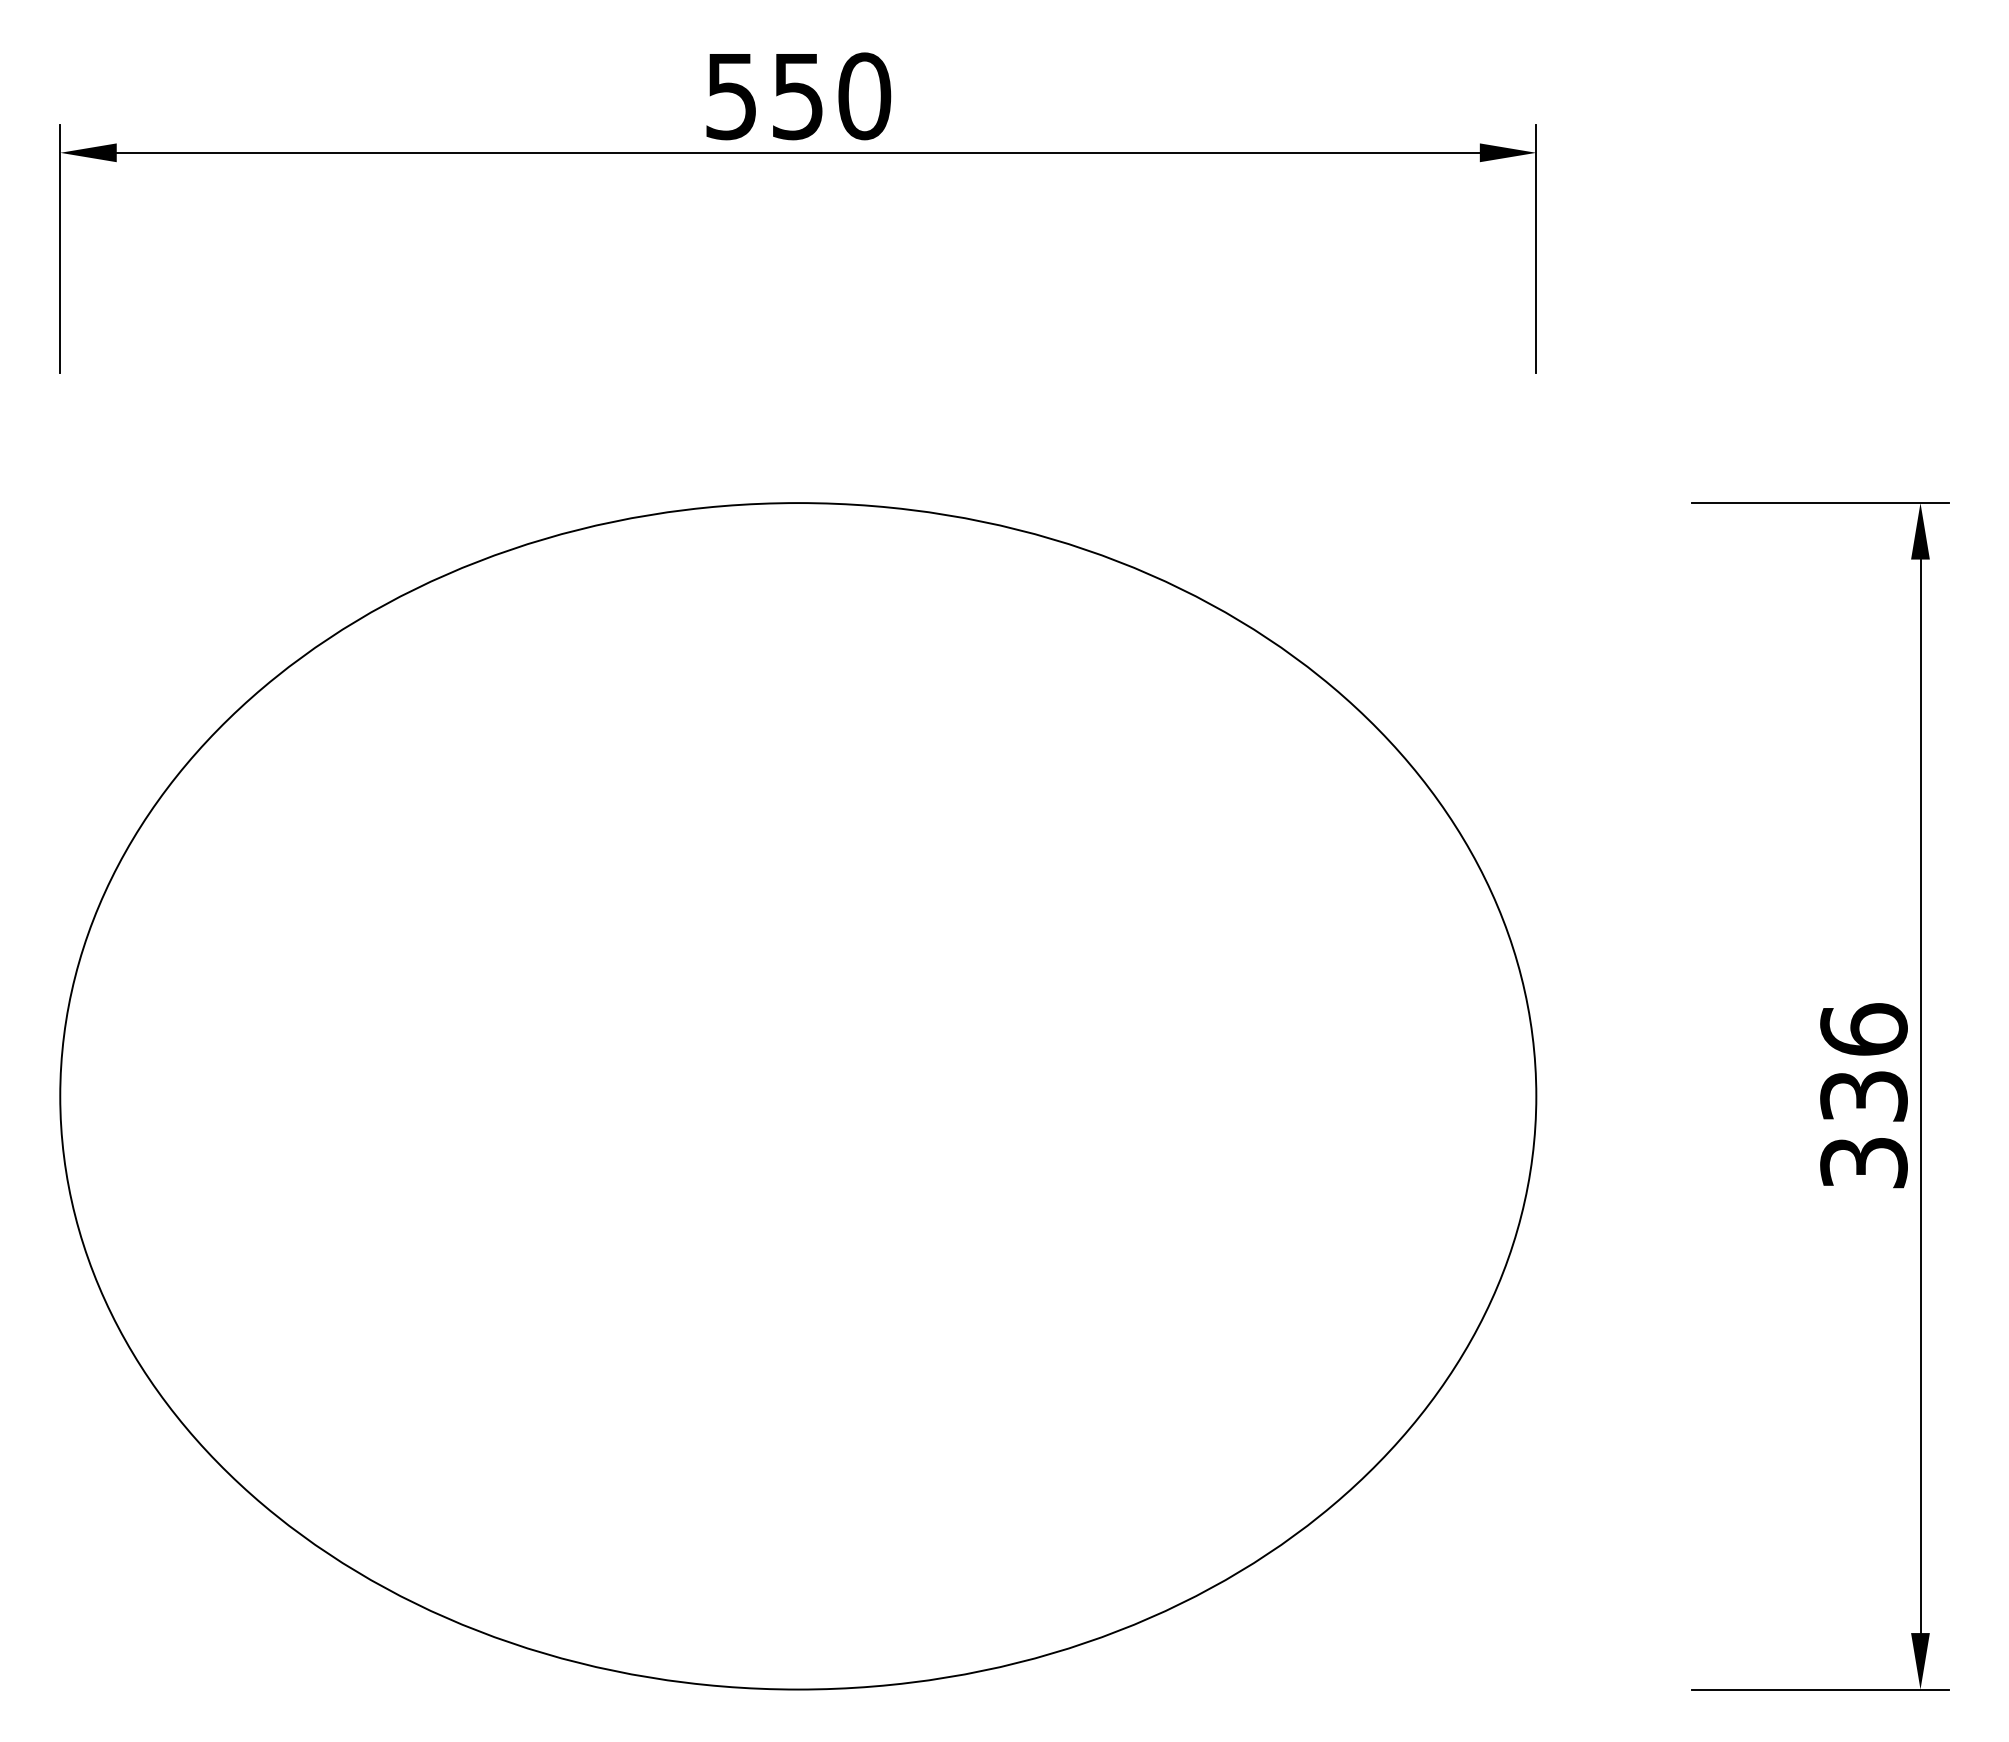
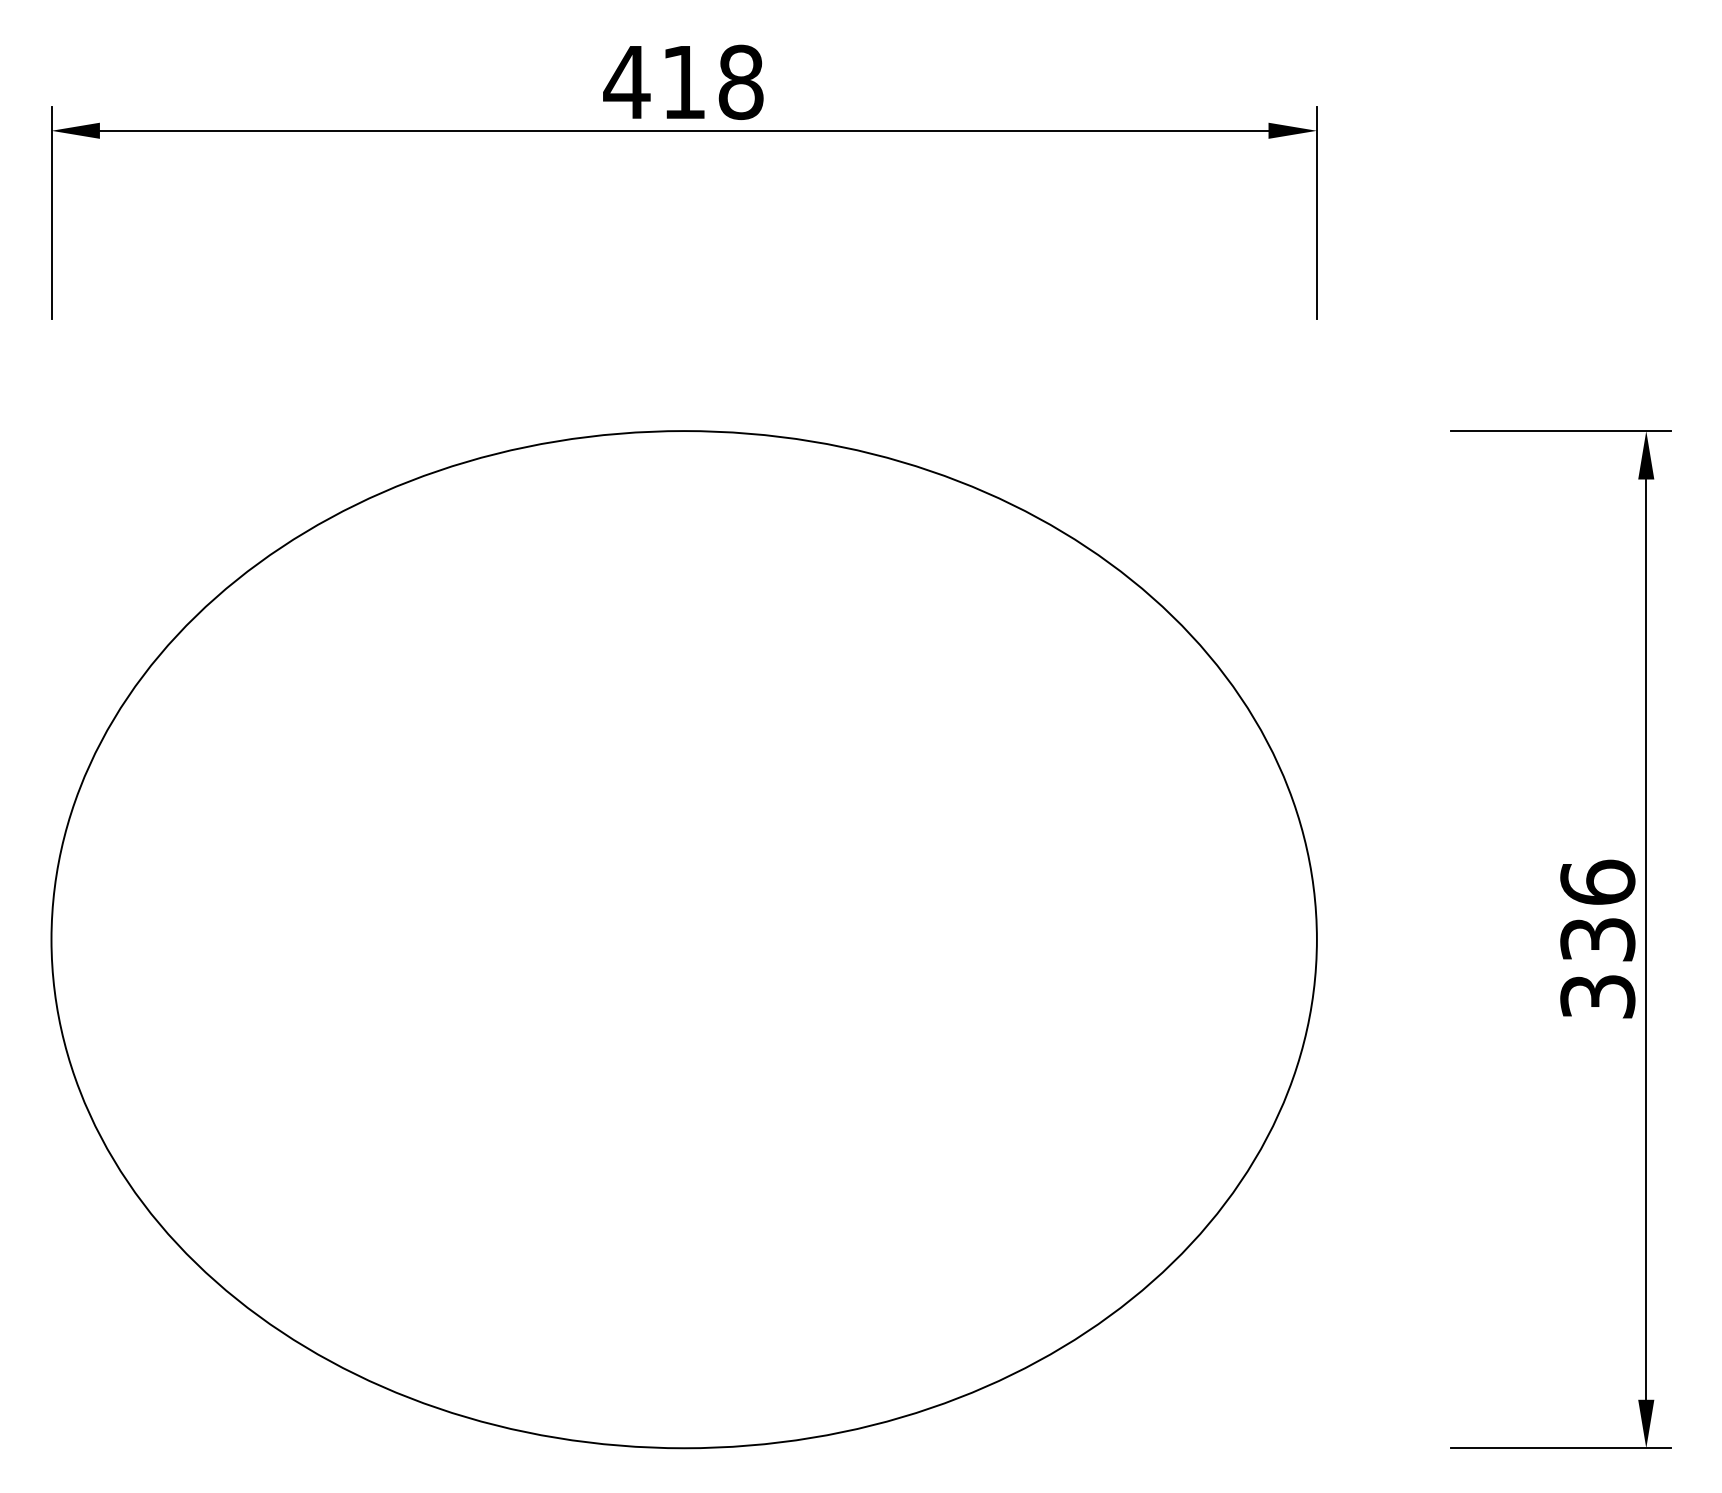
text: (797, 96) -> (683, 82), 550 -> 418

